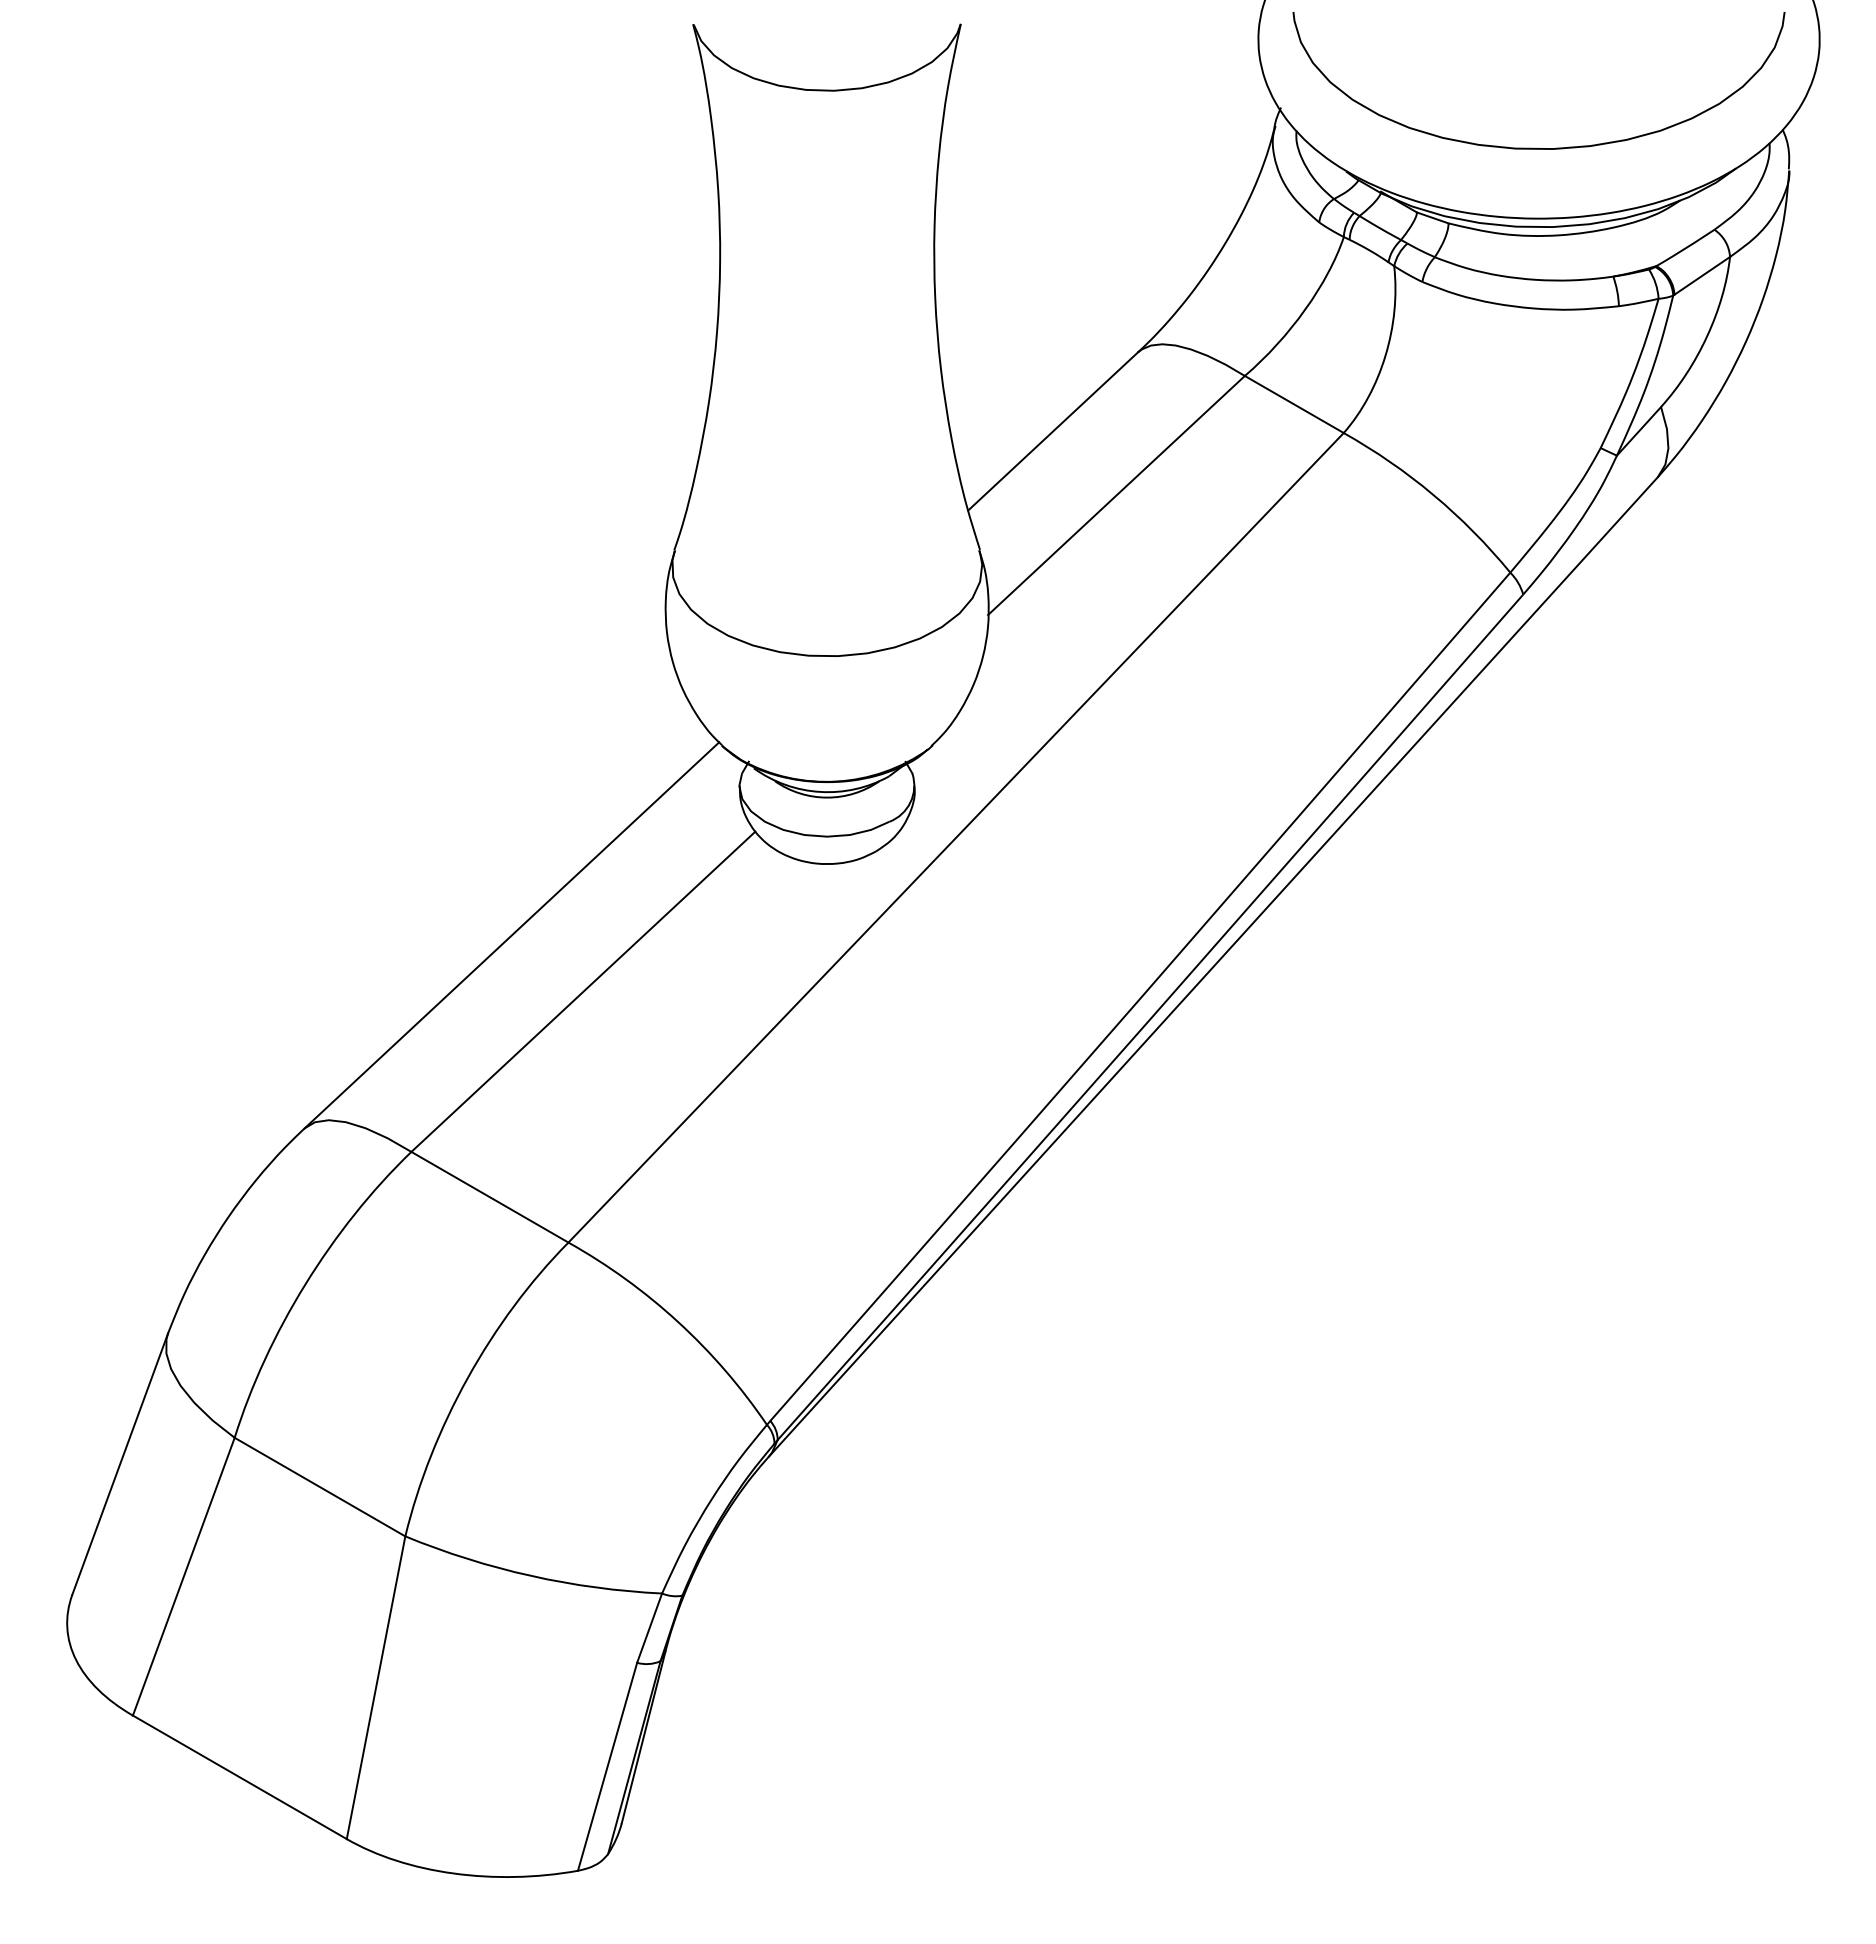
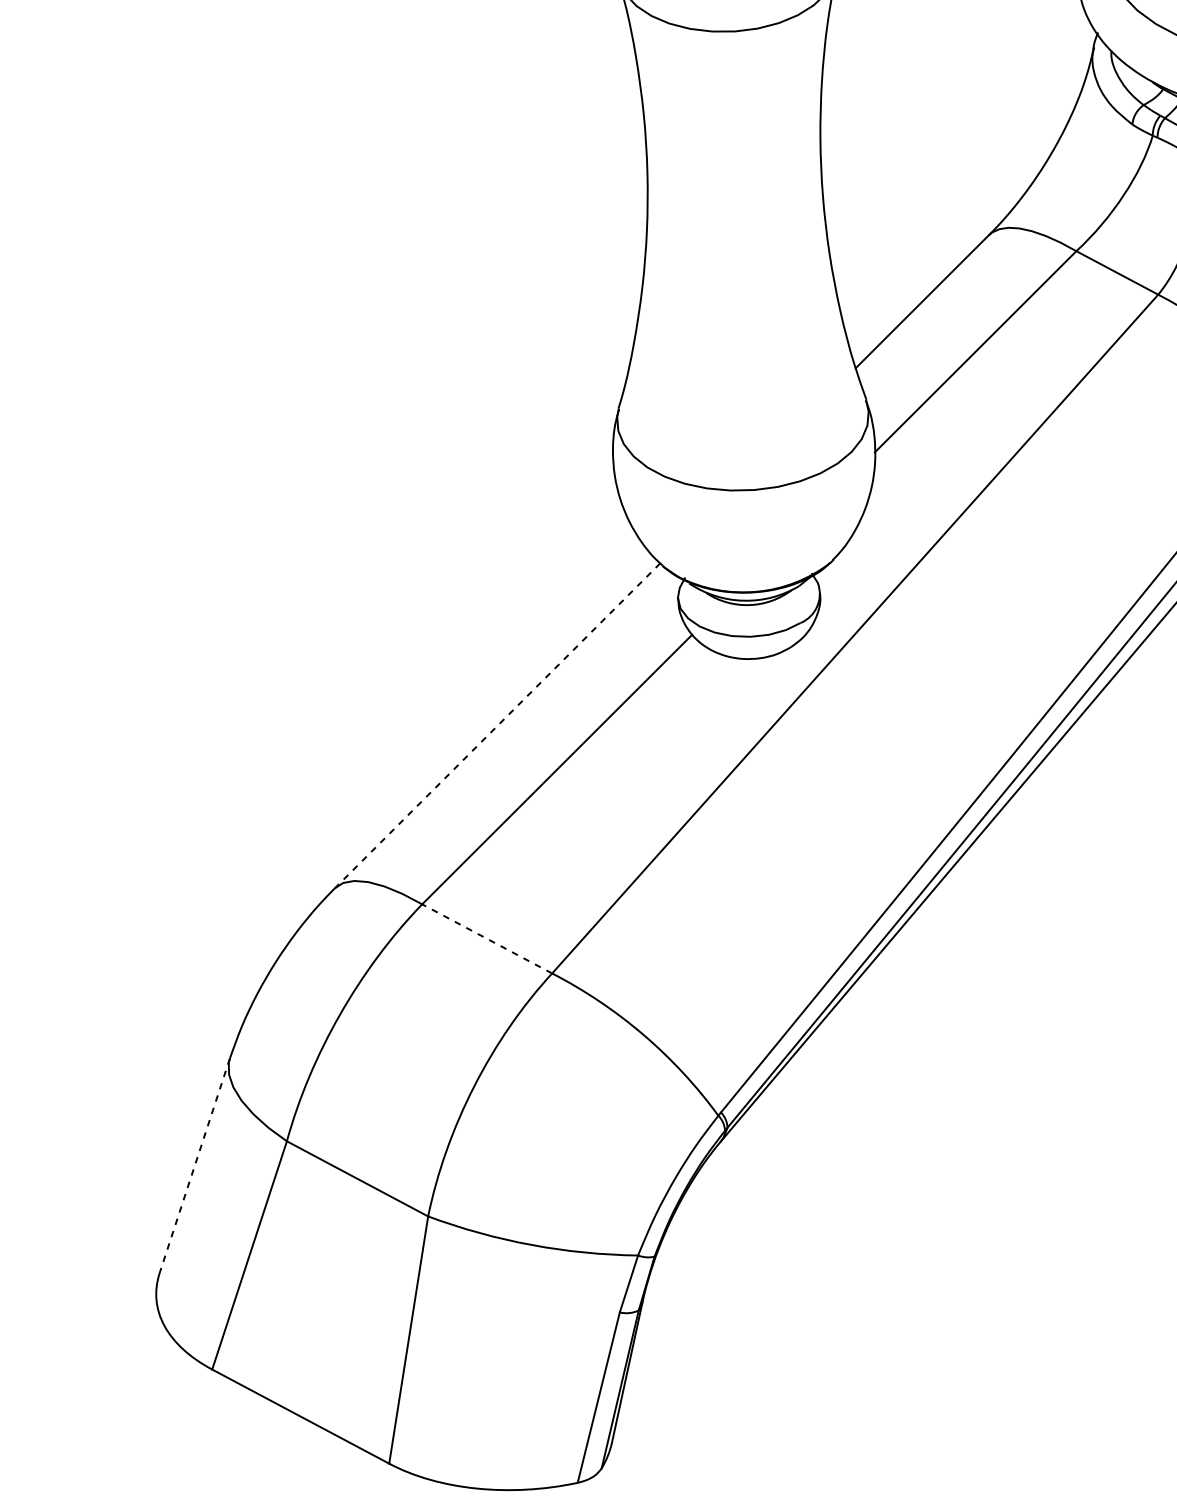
line: (511, 935) -> (497, 725), solid -> dashed
line: (489, 1197) -> (486, 939), solid -> dashed
line: (120, 1464) -> (195, 1166), solid -> dashed

